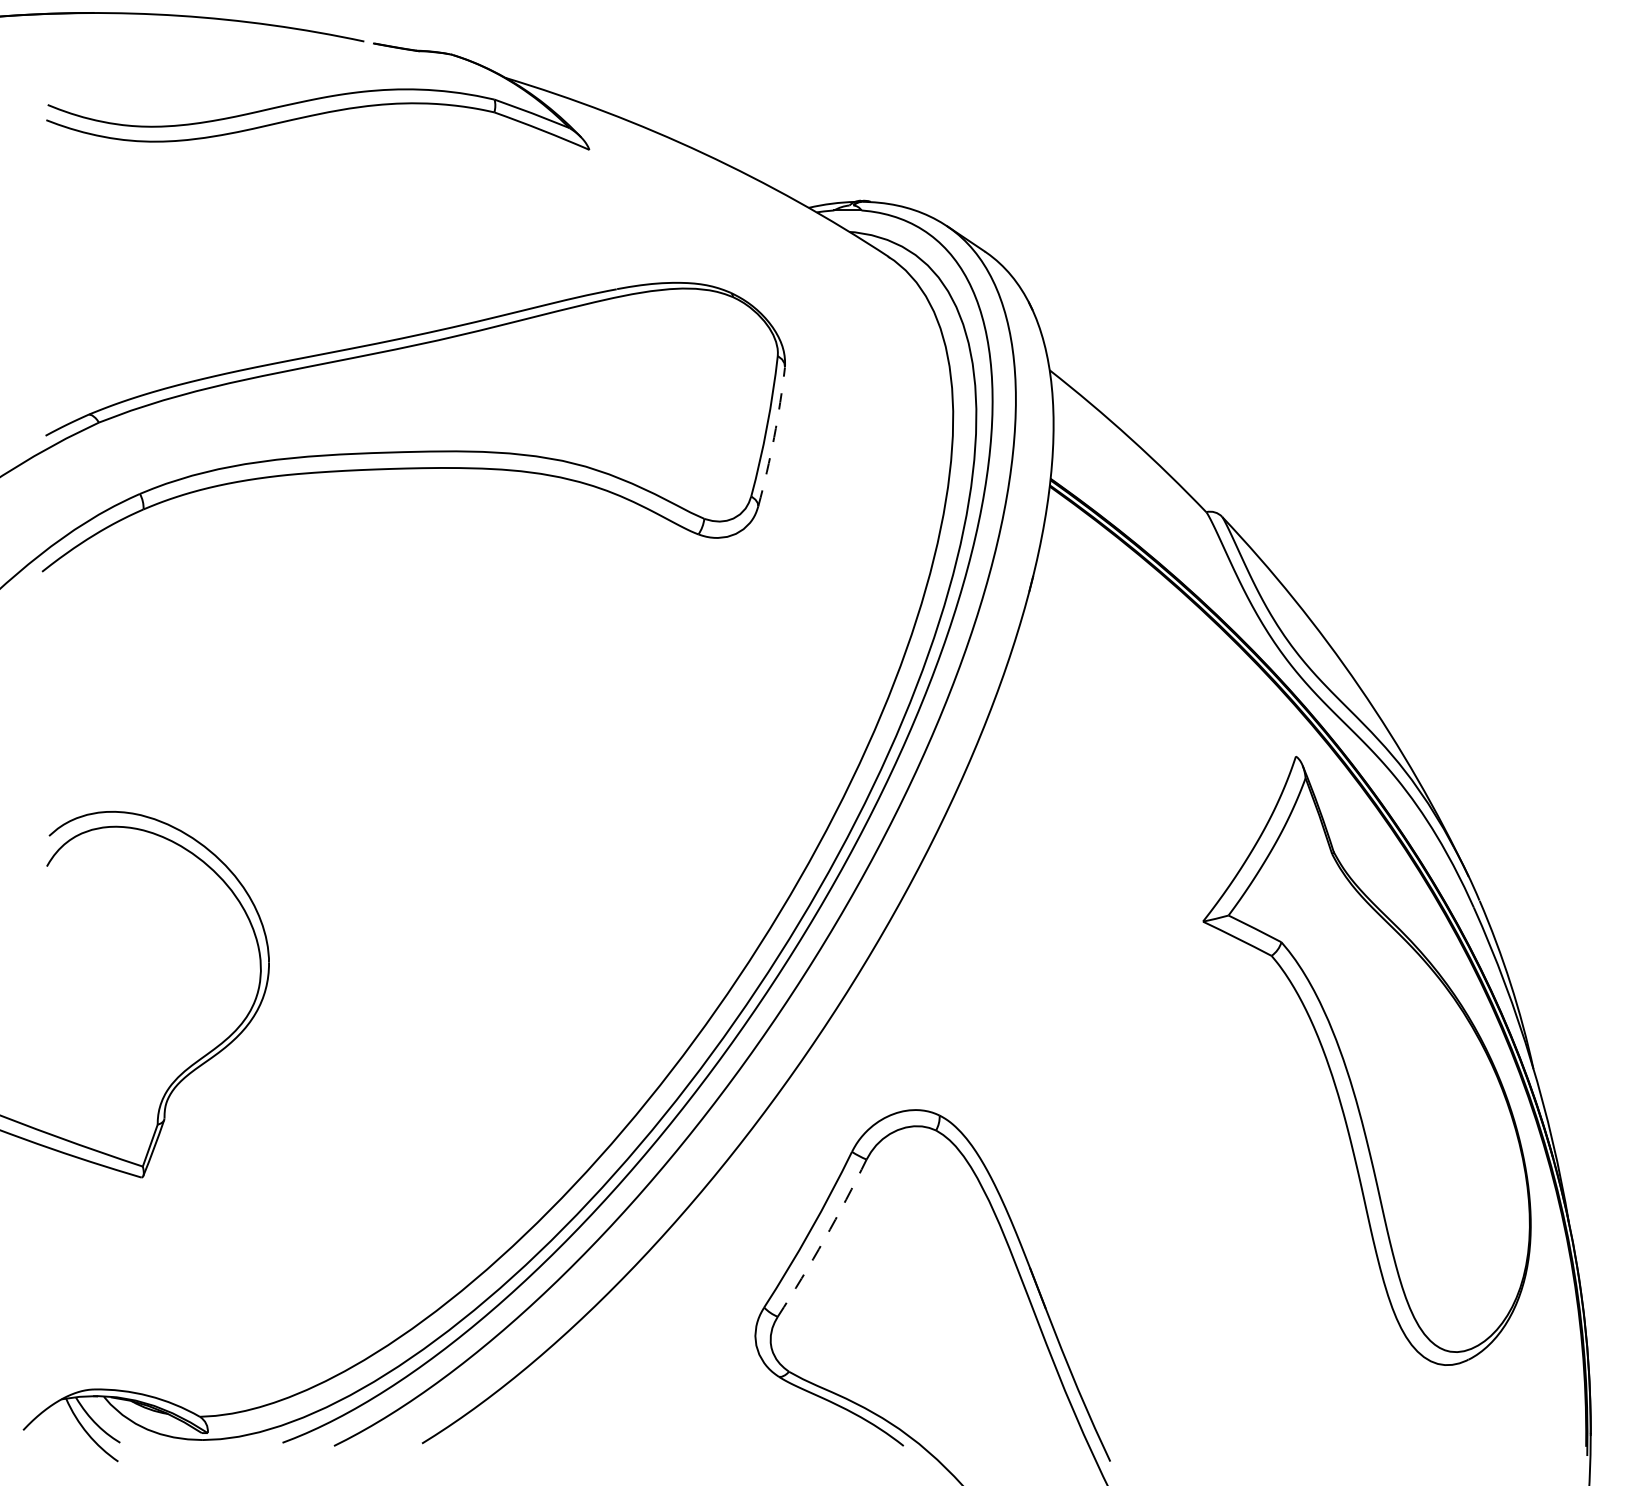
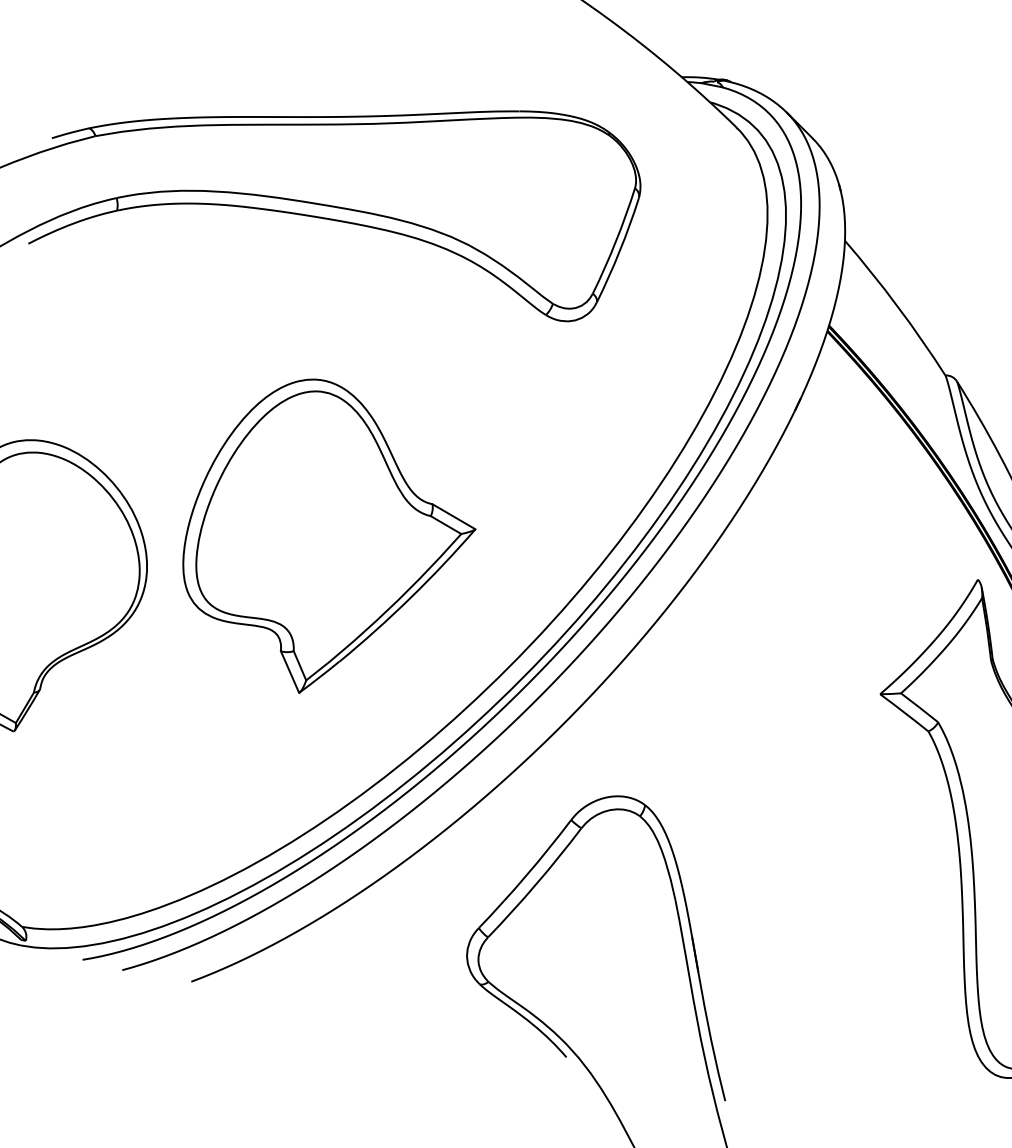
arc: (774, 437) -> (620, 251), dashed -> solid
part: (485, 864) -> (329, 539), added
arc: (824, 1239) -> (536, 884), dashed -> solid

